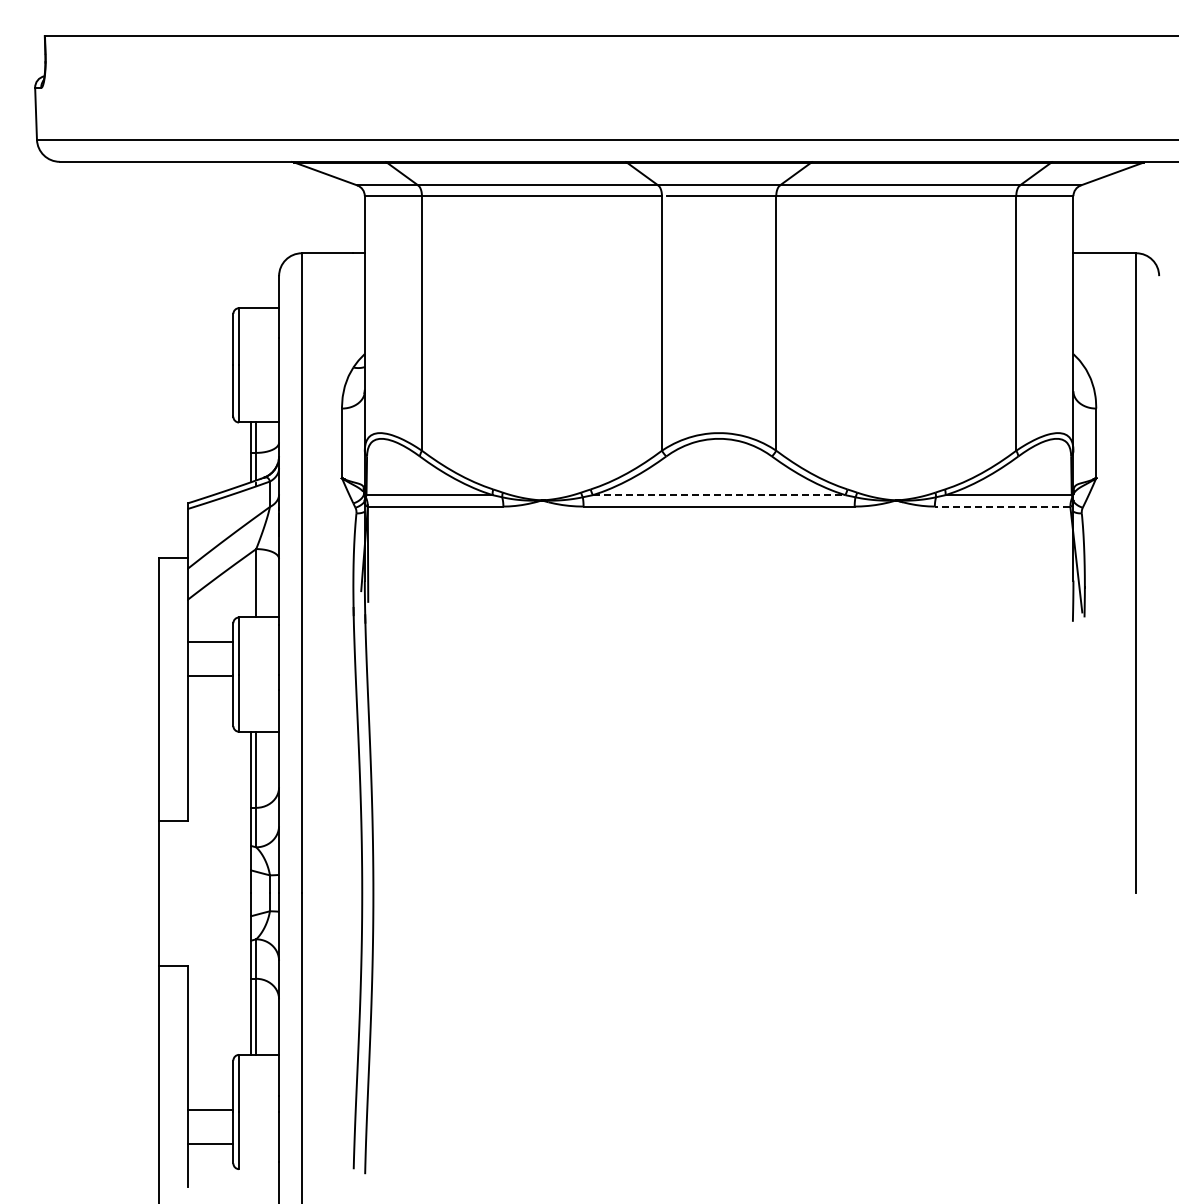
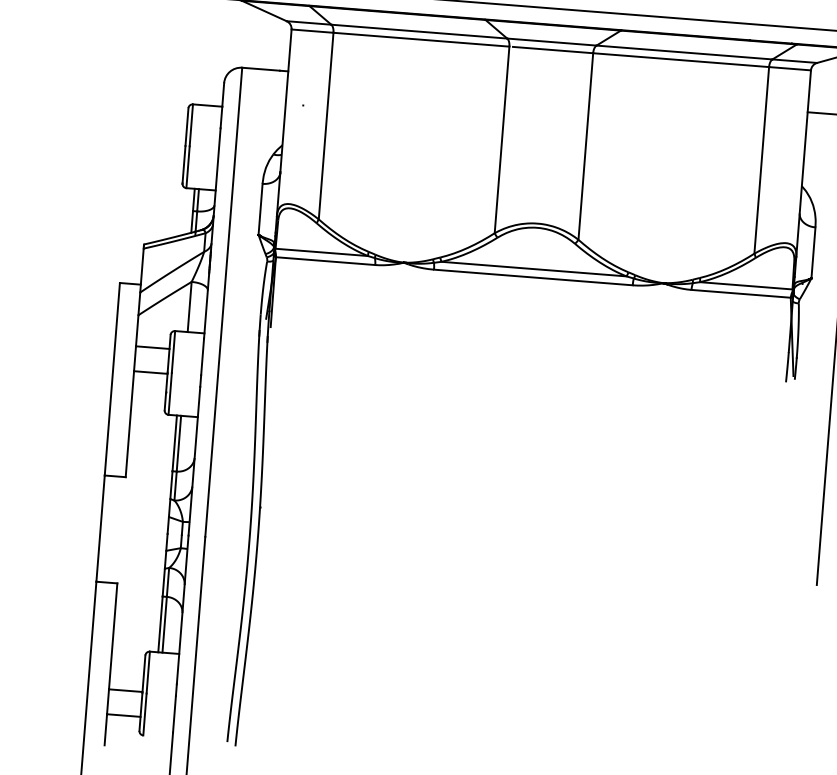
line: (719, 495) -> (534, 269), dashed -> solid
line: (1002, 506) -> (741, 293), dashed -> solid

